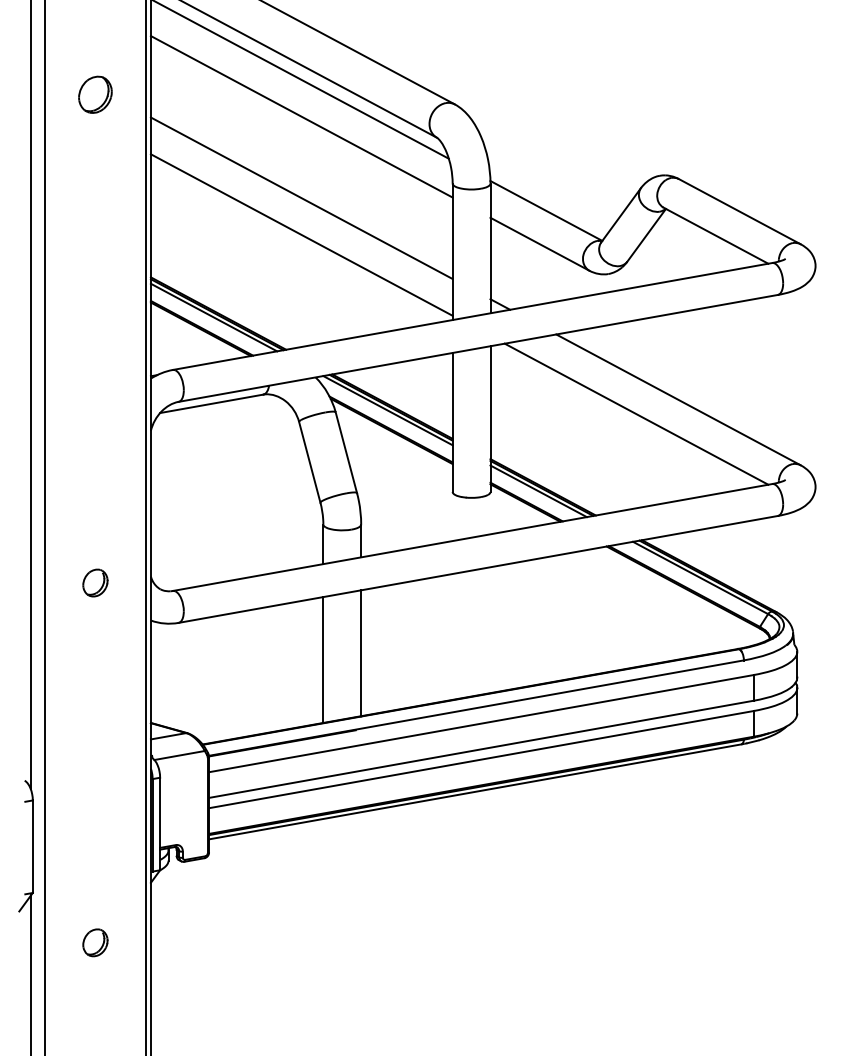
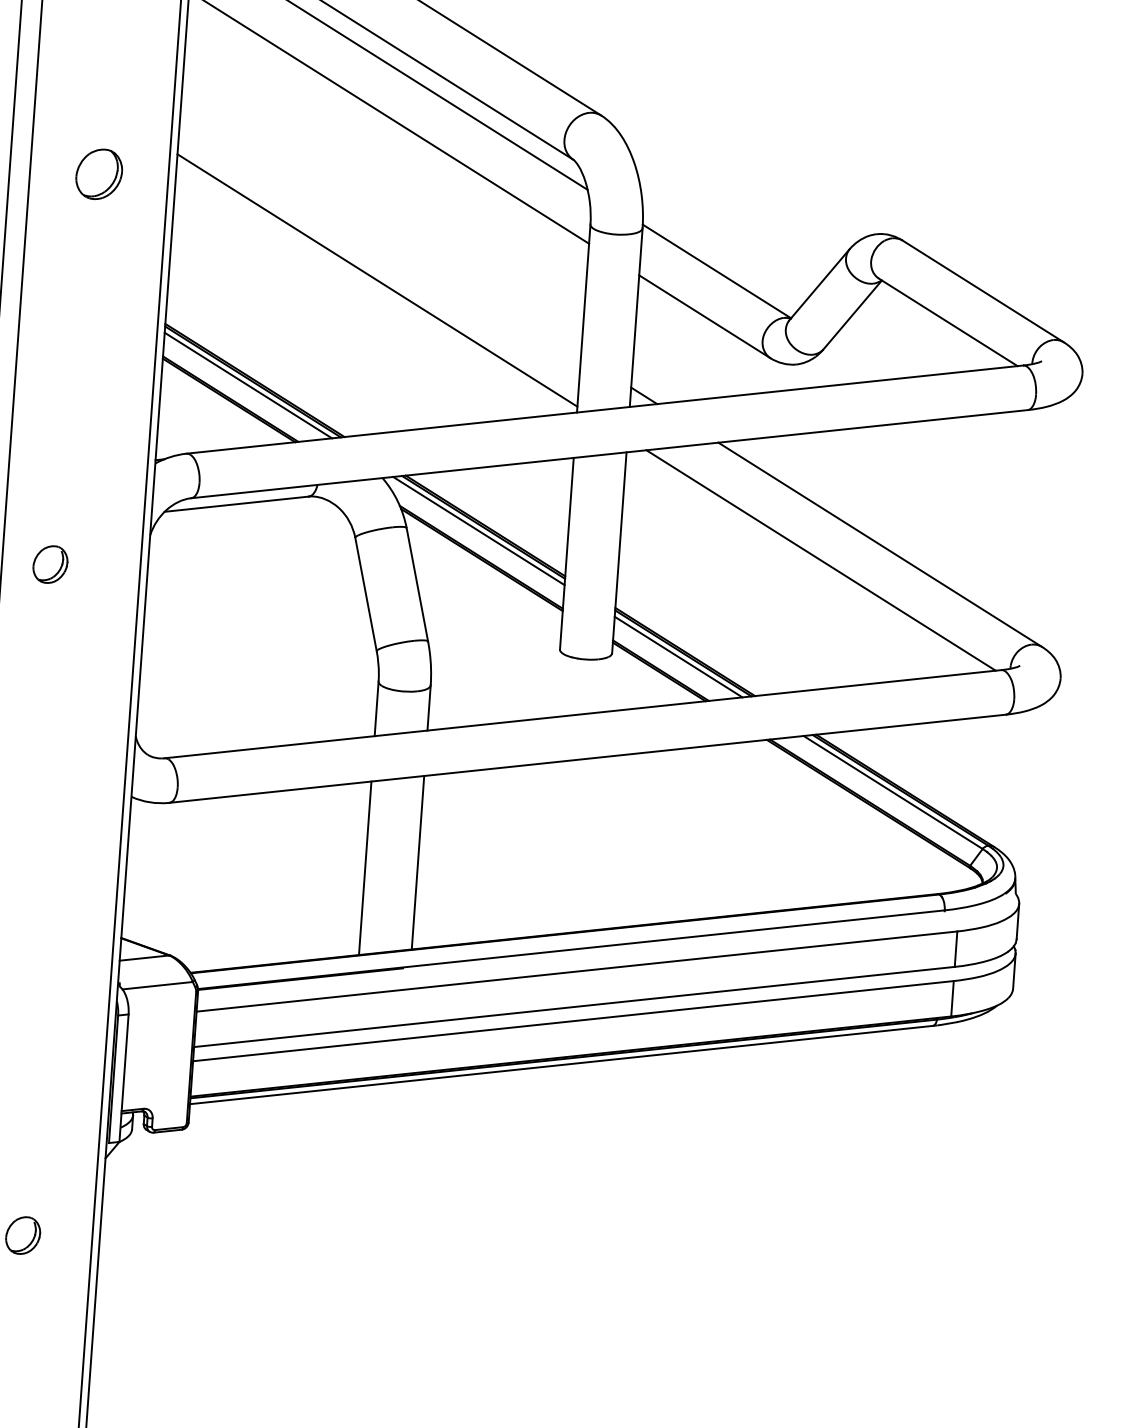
part: (95, 94) -> (99, 173), moved
line: (301, 198) -> (380, 230), removed
part: (95, 582) -> (50, 563), moved

